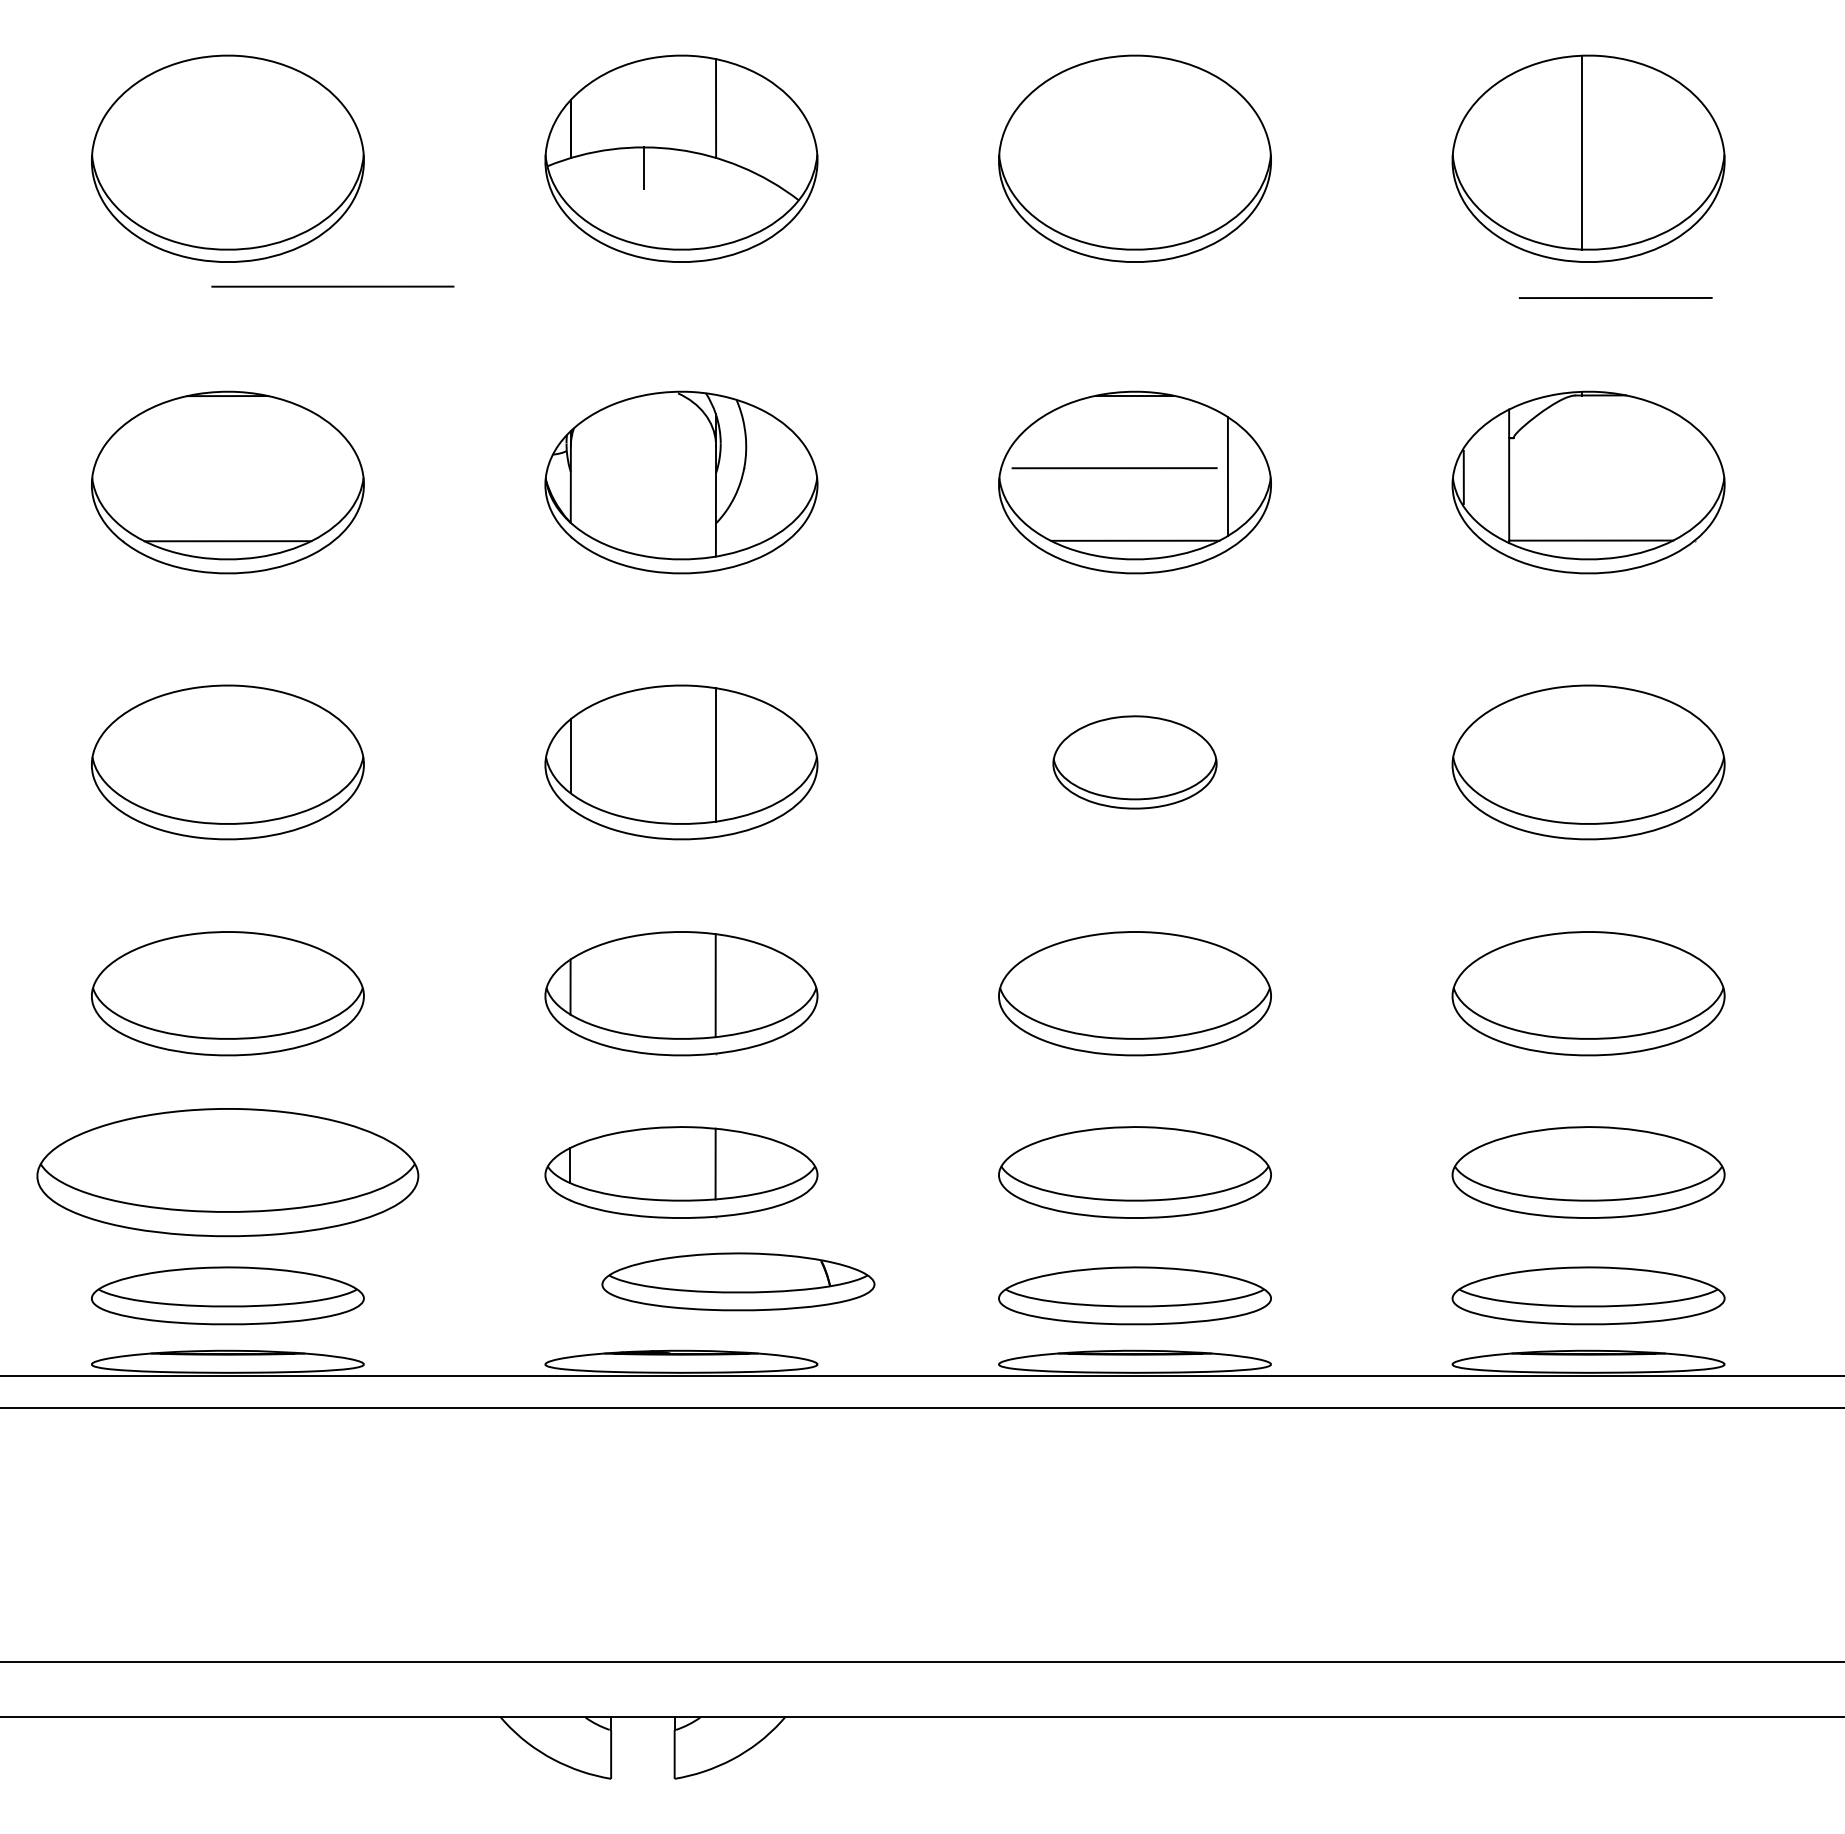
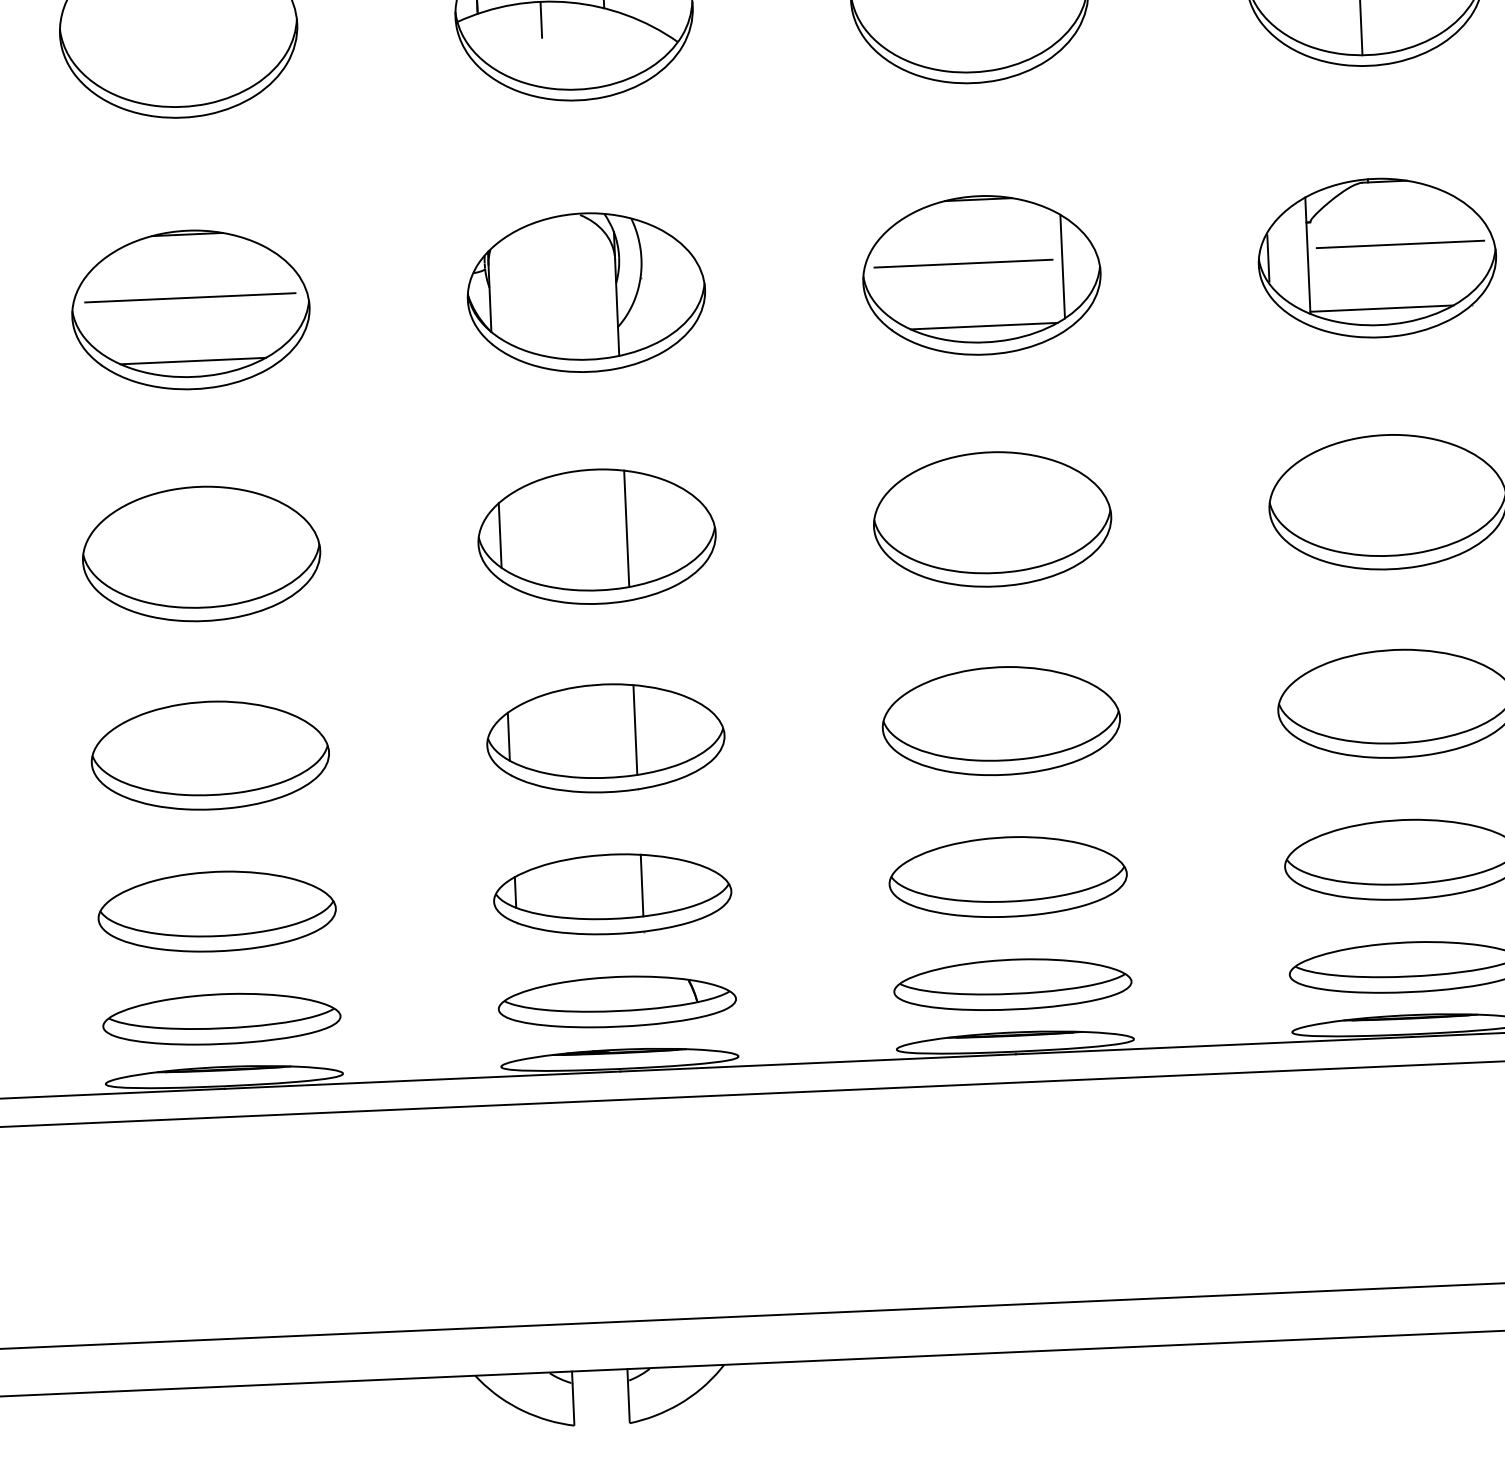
line: (332, 286) -> (189, 297), moved
line: (1615, 297) -> (1400, 243), moved
part: (1134, 762) -> (992, 519), size x1.67
part: (227, 1172) -> (216, 911), size x0.71
part: (738, 1281) -> (617, 1001), moved

